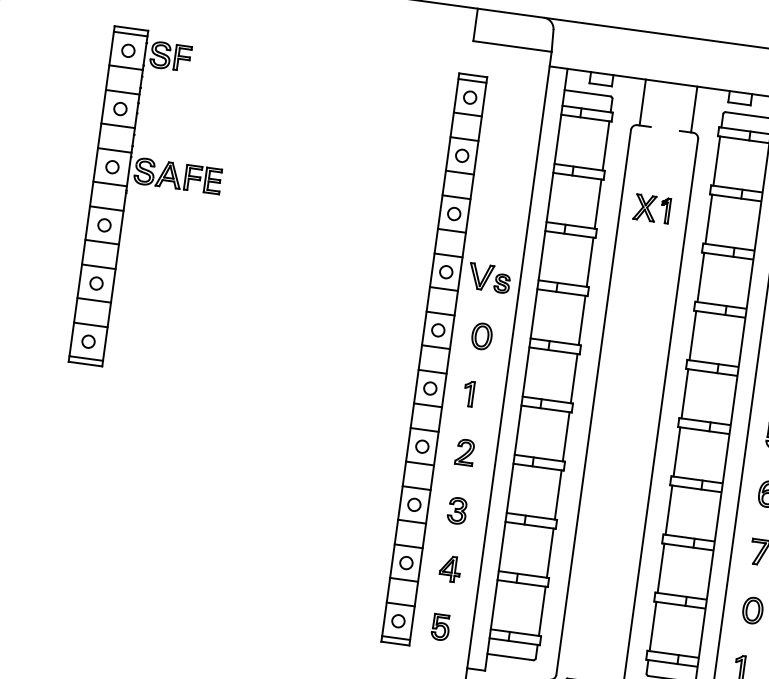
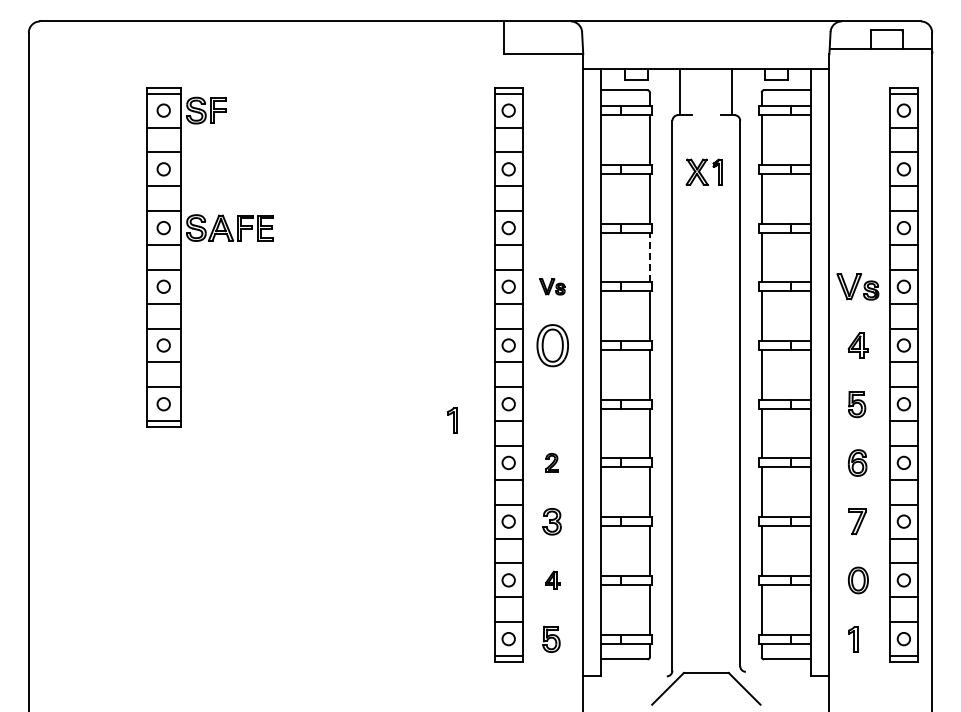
part: (651, 208) -> (703, 171), moved
line: (589, 262) -> (649, 257), solid -> dashed
part: (489, 277) -> (552, 286), size x0.6
part: (481, 336) -> (552, 345), size x1.6
part: (468, 394) -> (452, 420), moved
part: (464, 452) -> (551, 462), size x0.7
part: (449, 569) -> (552, 580), size x0.7

